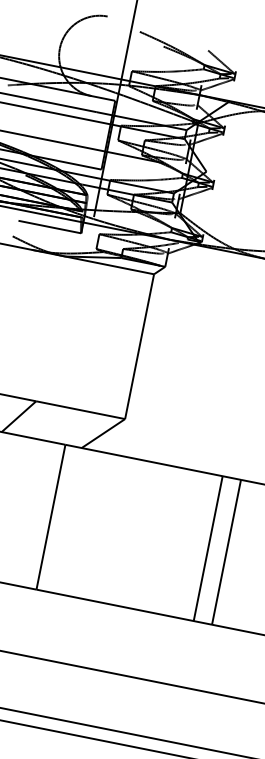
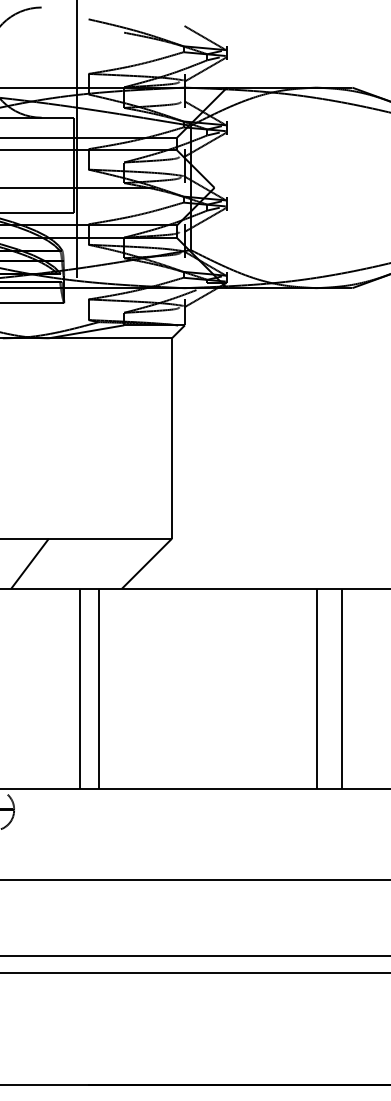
line: (36, 513) -> (79, 688), added

